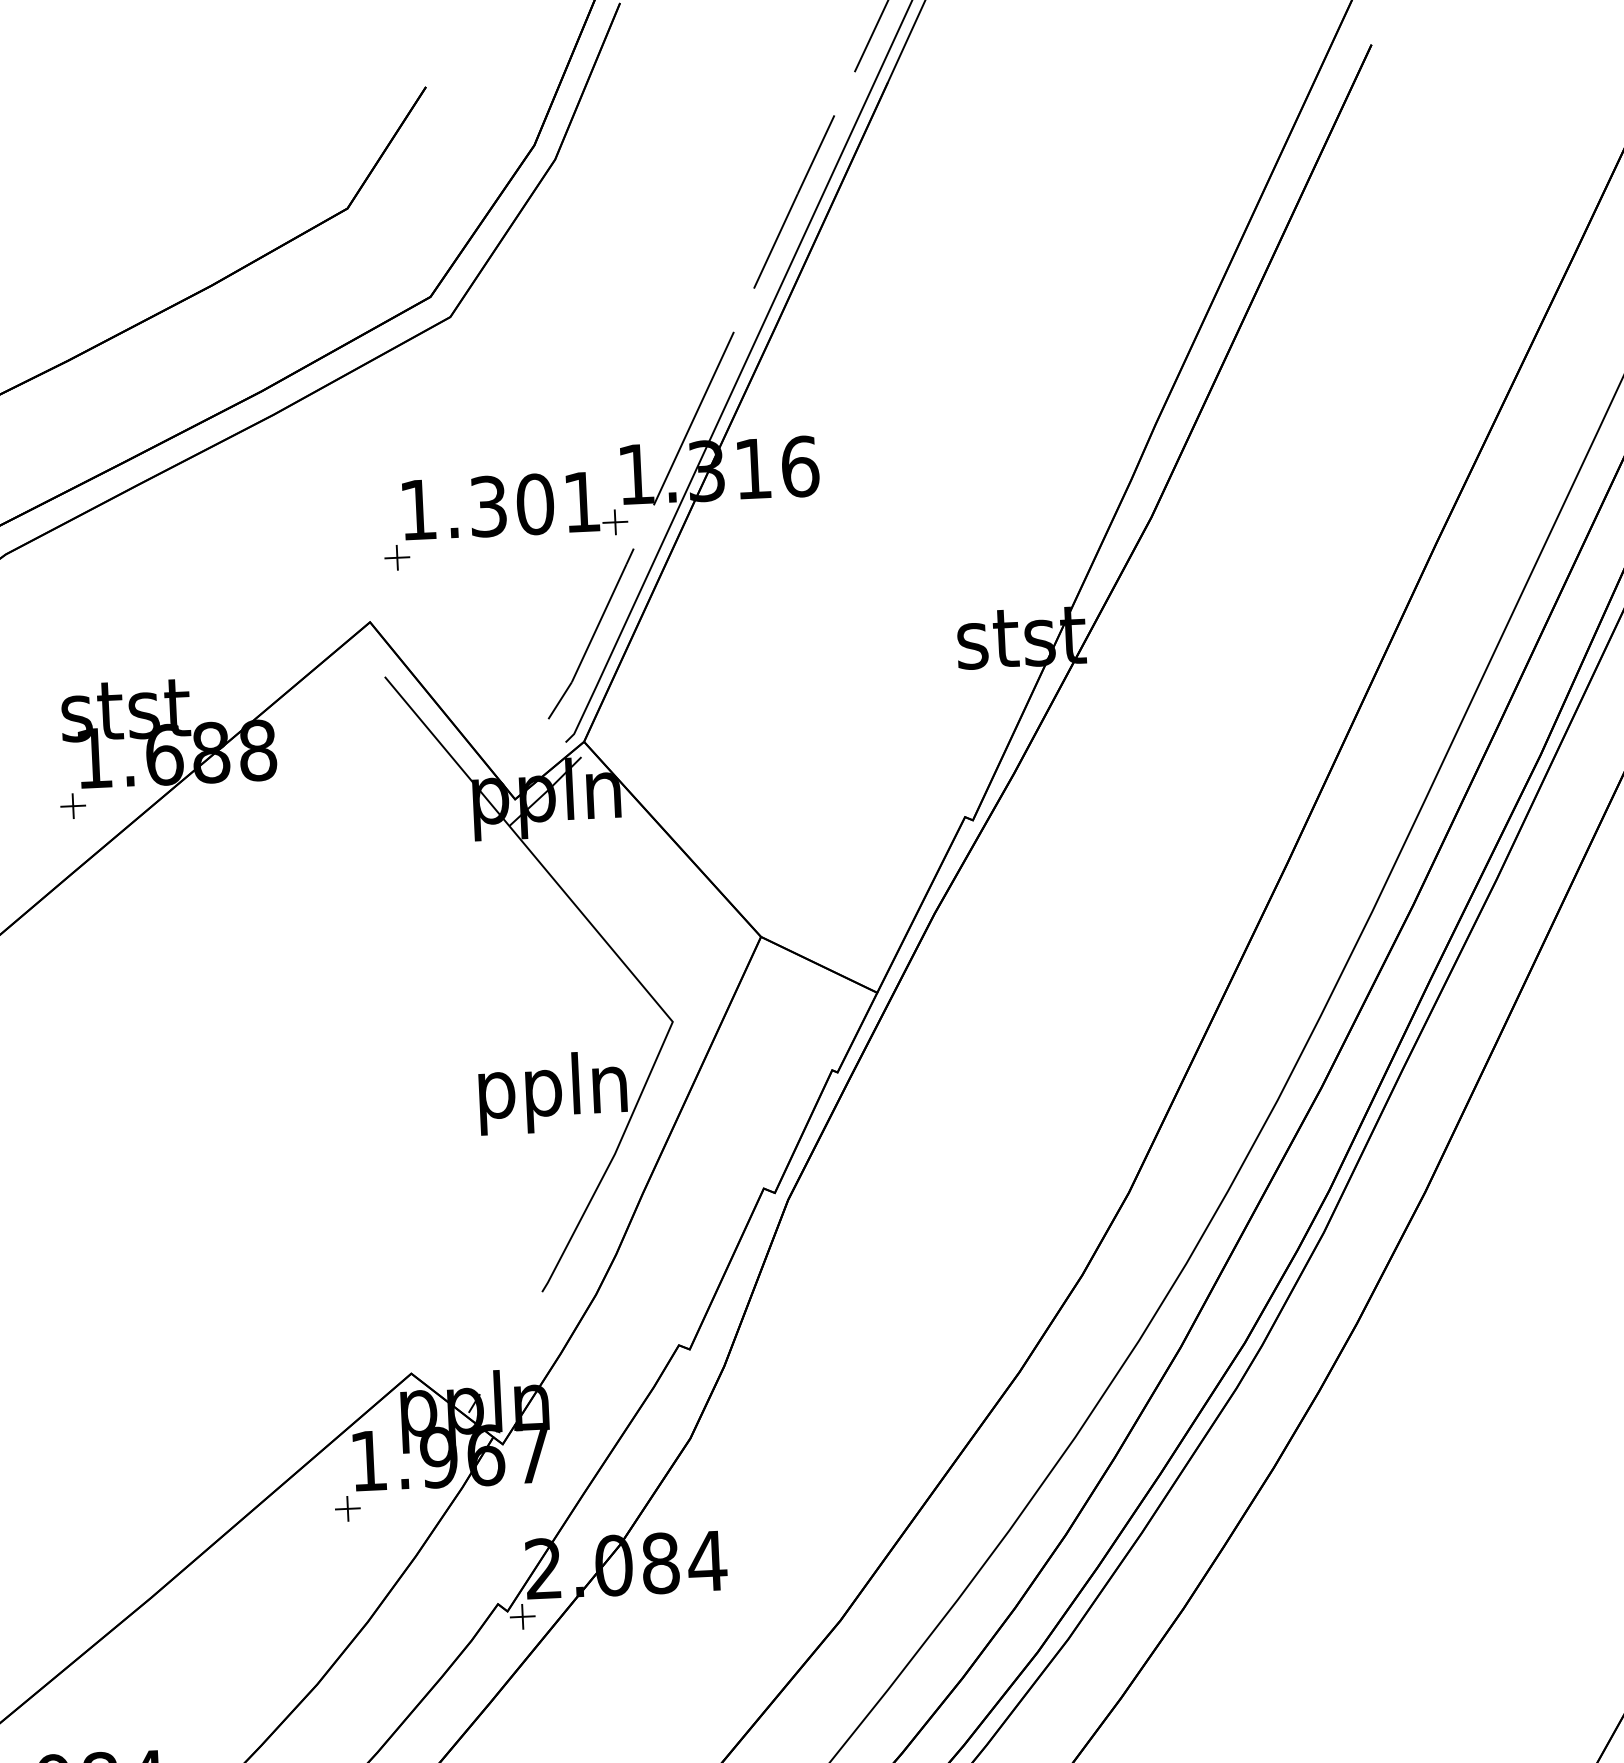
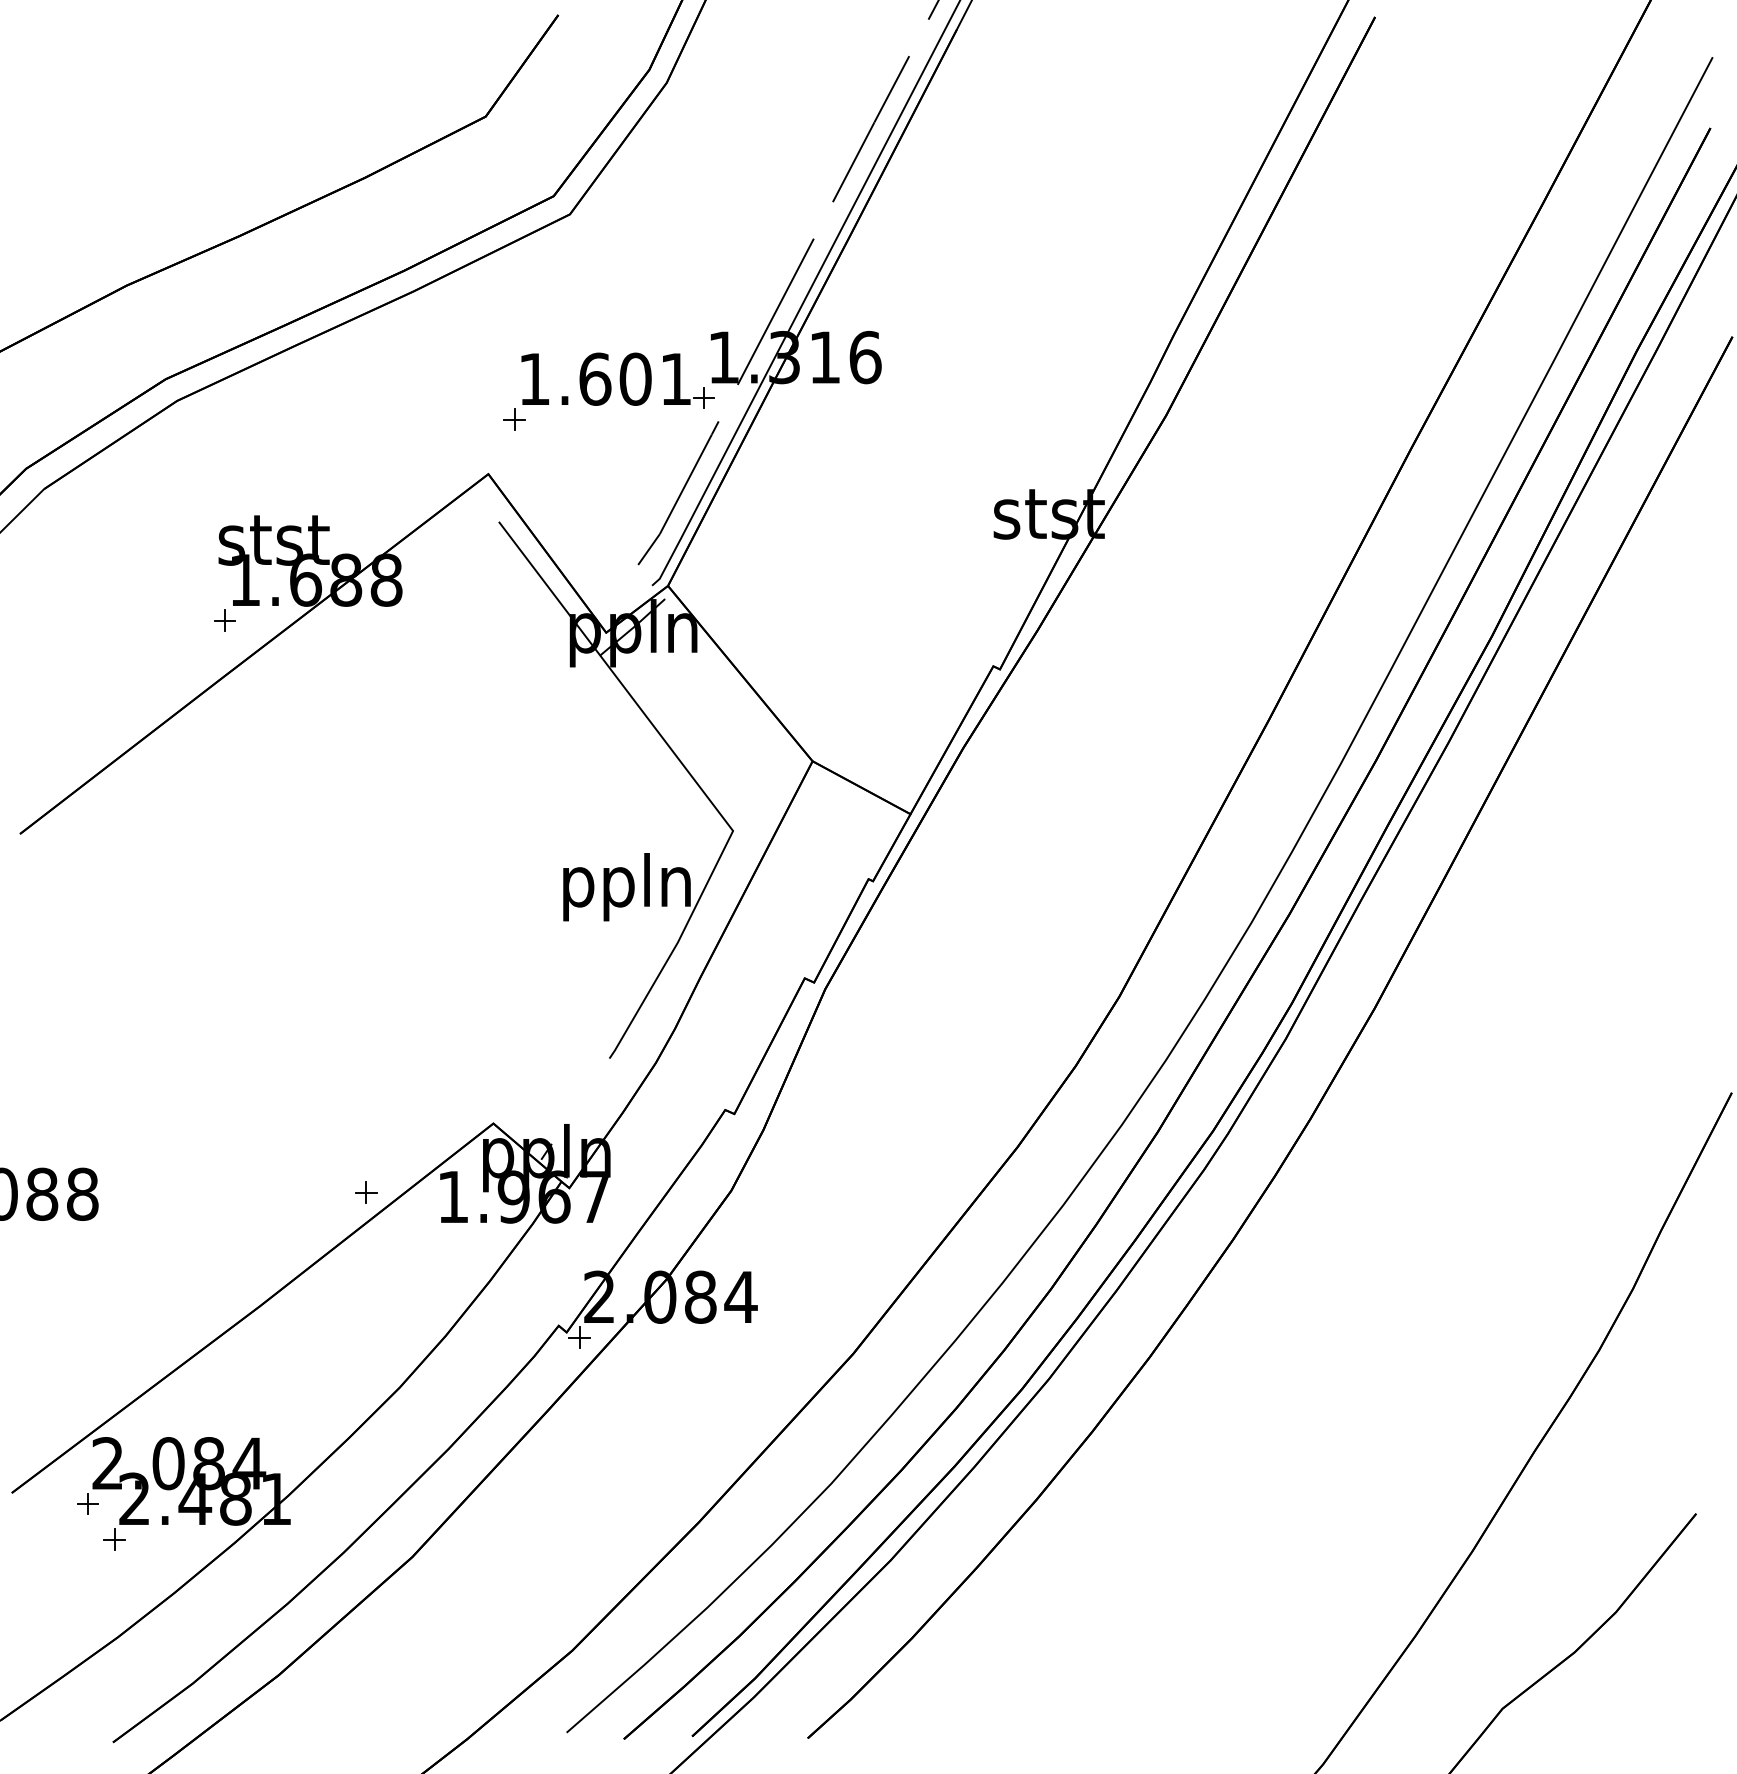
text: (488, 505) -> (595, 378), 1.301 -> 1.601
part: (348, 1508) -> (366, 1192), moved

